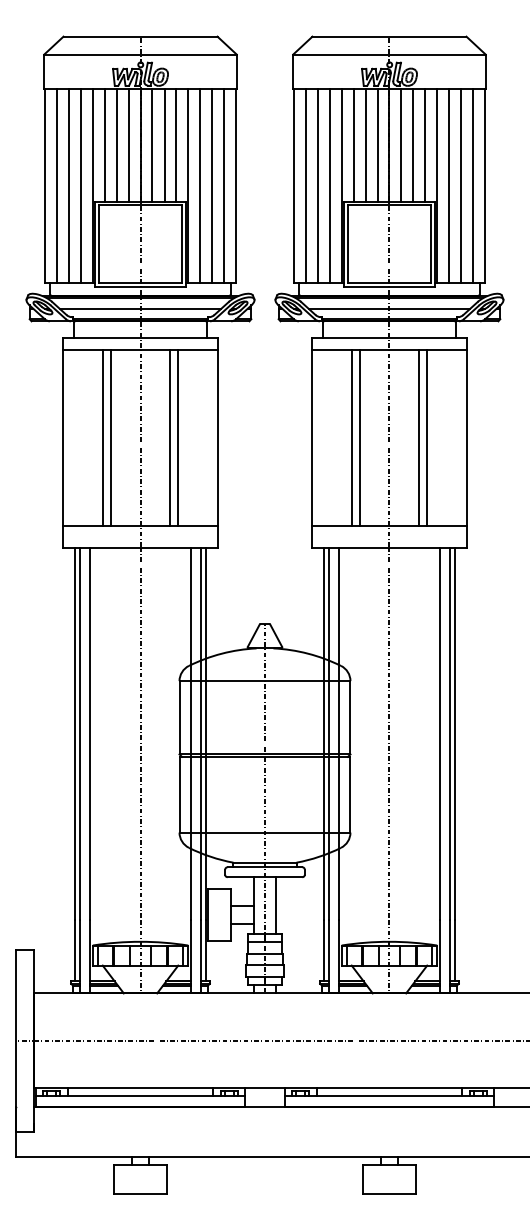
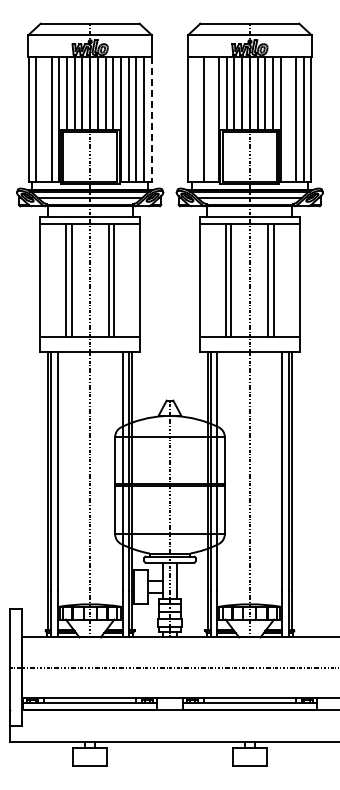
line: (69, 186) -> (44, 119), removed
line: (236, 186) -> (151, 119), solid -> dashed
line: (306, 186) -> (196, 119), removed
line: (329, 186) -> (211, 119), removed
line: (449, 186) -> (288, 119), removed

